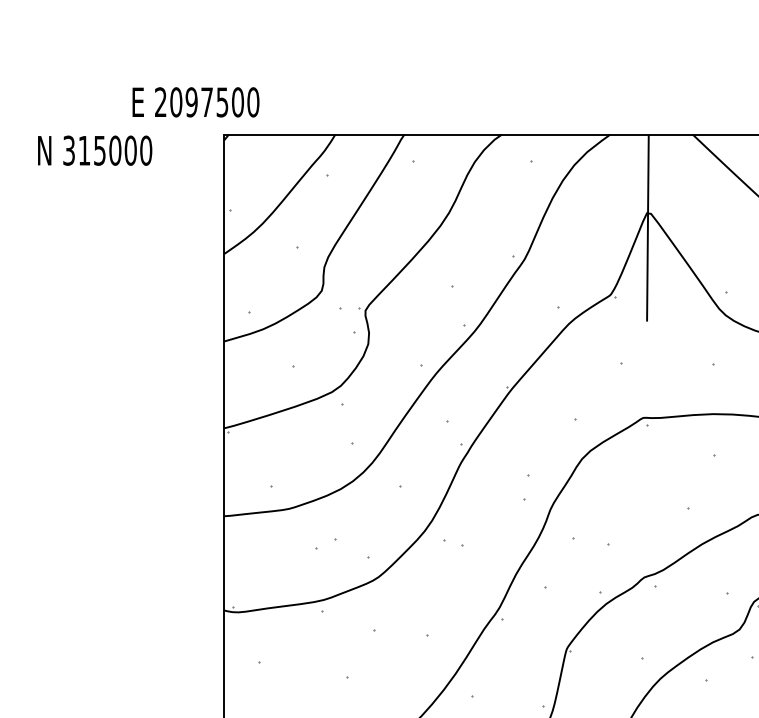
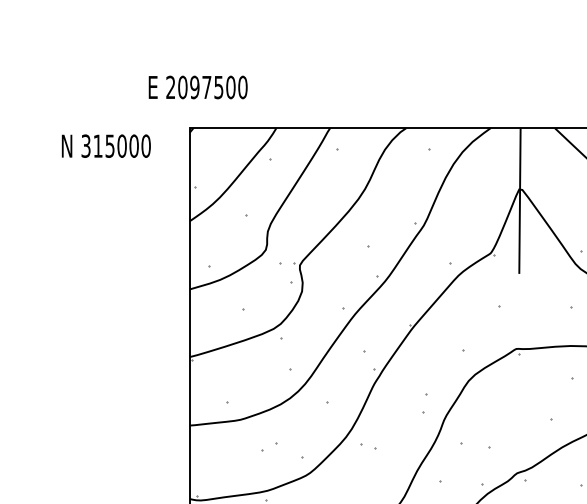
text: (195, 102) -> (197, 87), moved
text: (95, 150) -> (106, 146), moved

